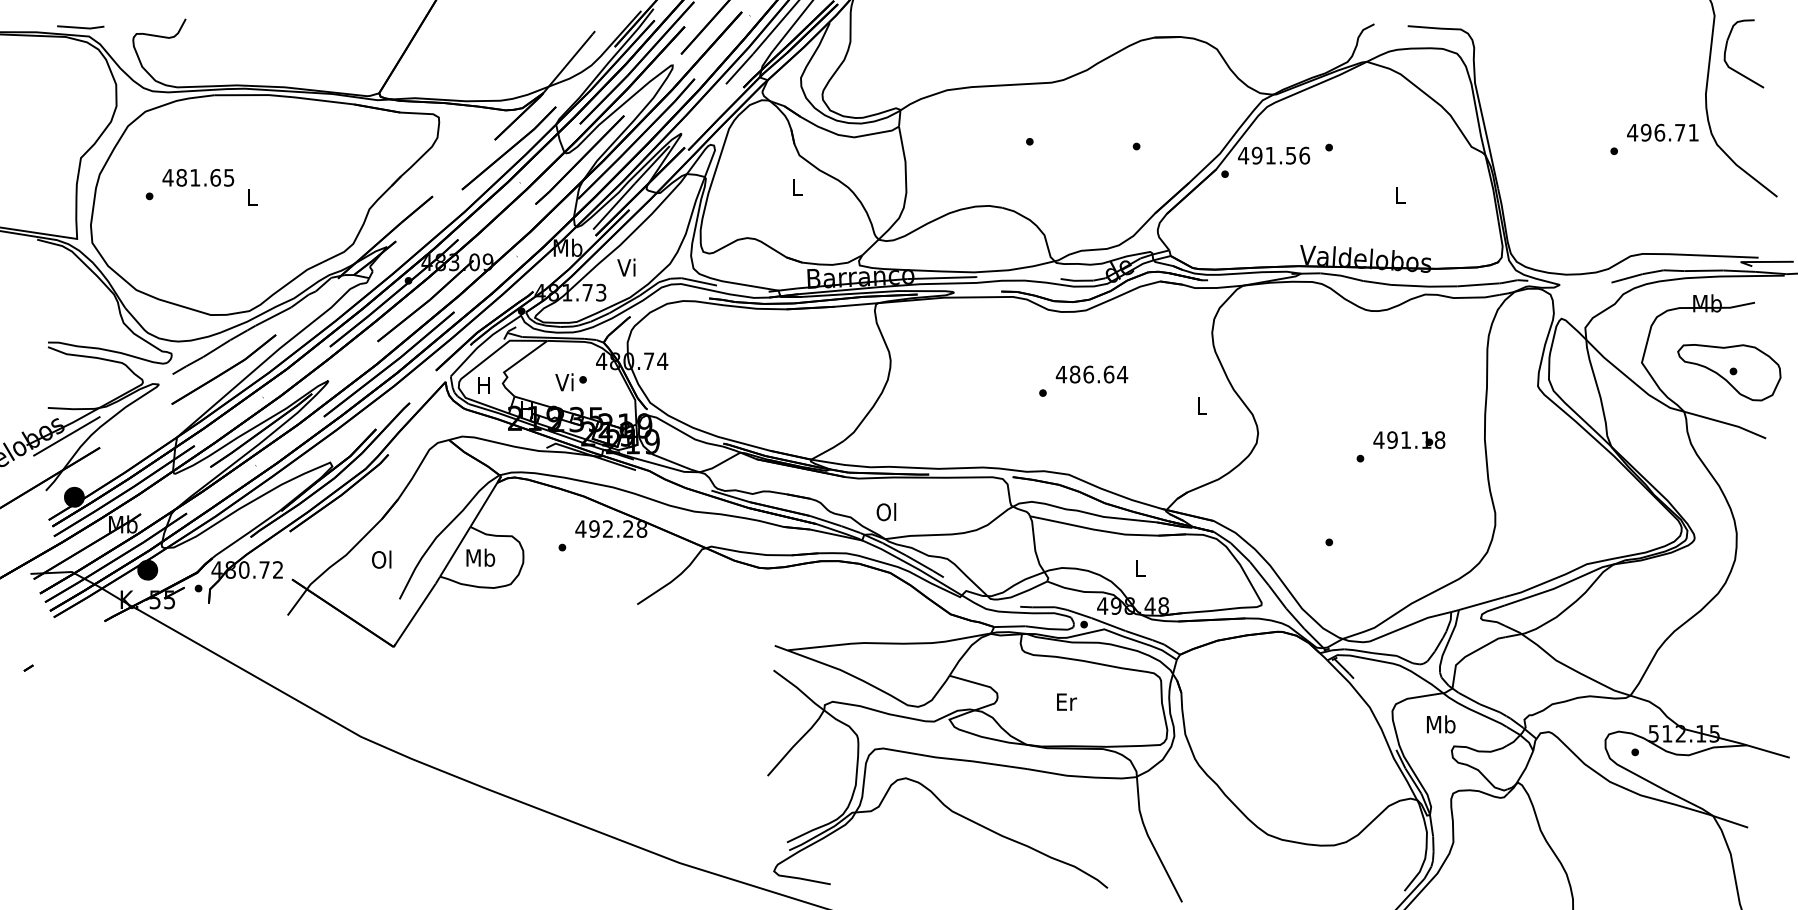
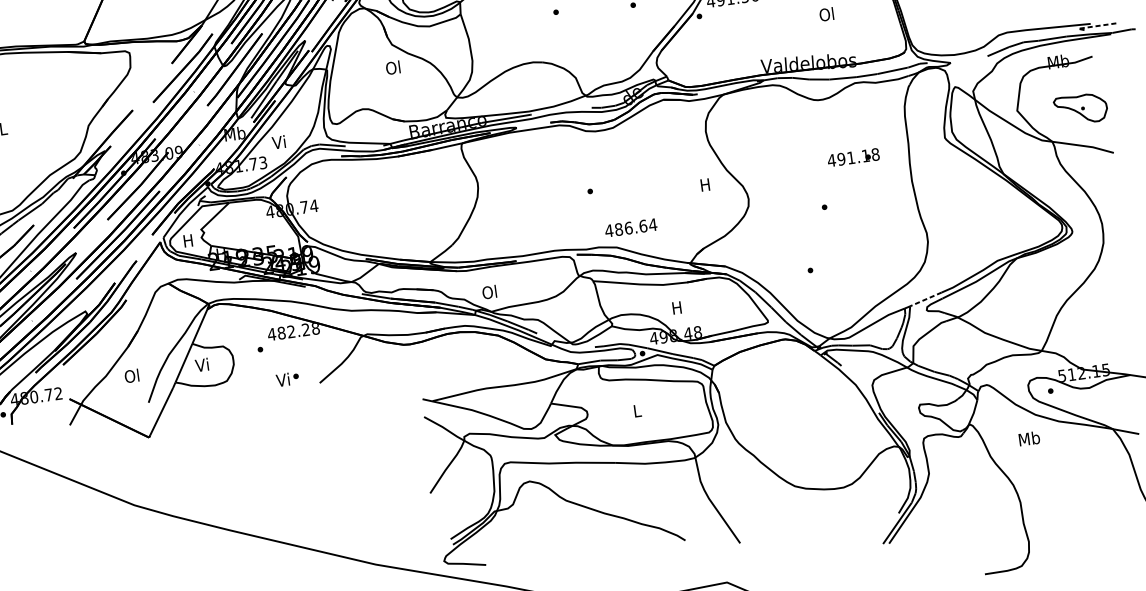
text: (796, 187) -> (393, 68), L -> Ol
text: (1399, 195) -> (826, 14), L -> Ol
line: (1760, 261) -> (1092, 26), solid -> dashed
part: (1729, 372) -> (1081, 109), size x0.7
text: (1091, 374) -> (630, 227), moved
text: (570, 382) -> (287, 379), moved
text: (1201, 405) -> (705, 184), L -> H
text: (1409, 439) -> (853, 157), moved
text: (594, 528) -> (281, 332), 492.28 -> 482.28
text: (480, 557) -> (202, 364), Mb -> Vi
text: (1139, 568) -> (676, 307), L -> H
line: (1481, 603) -> (925, 299), solid -> dashed
text: (1067, 701) -> (638, 410), Er -> L
text: (1441, 724) -> (1029, 438), moved

